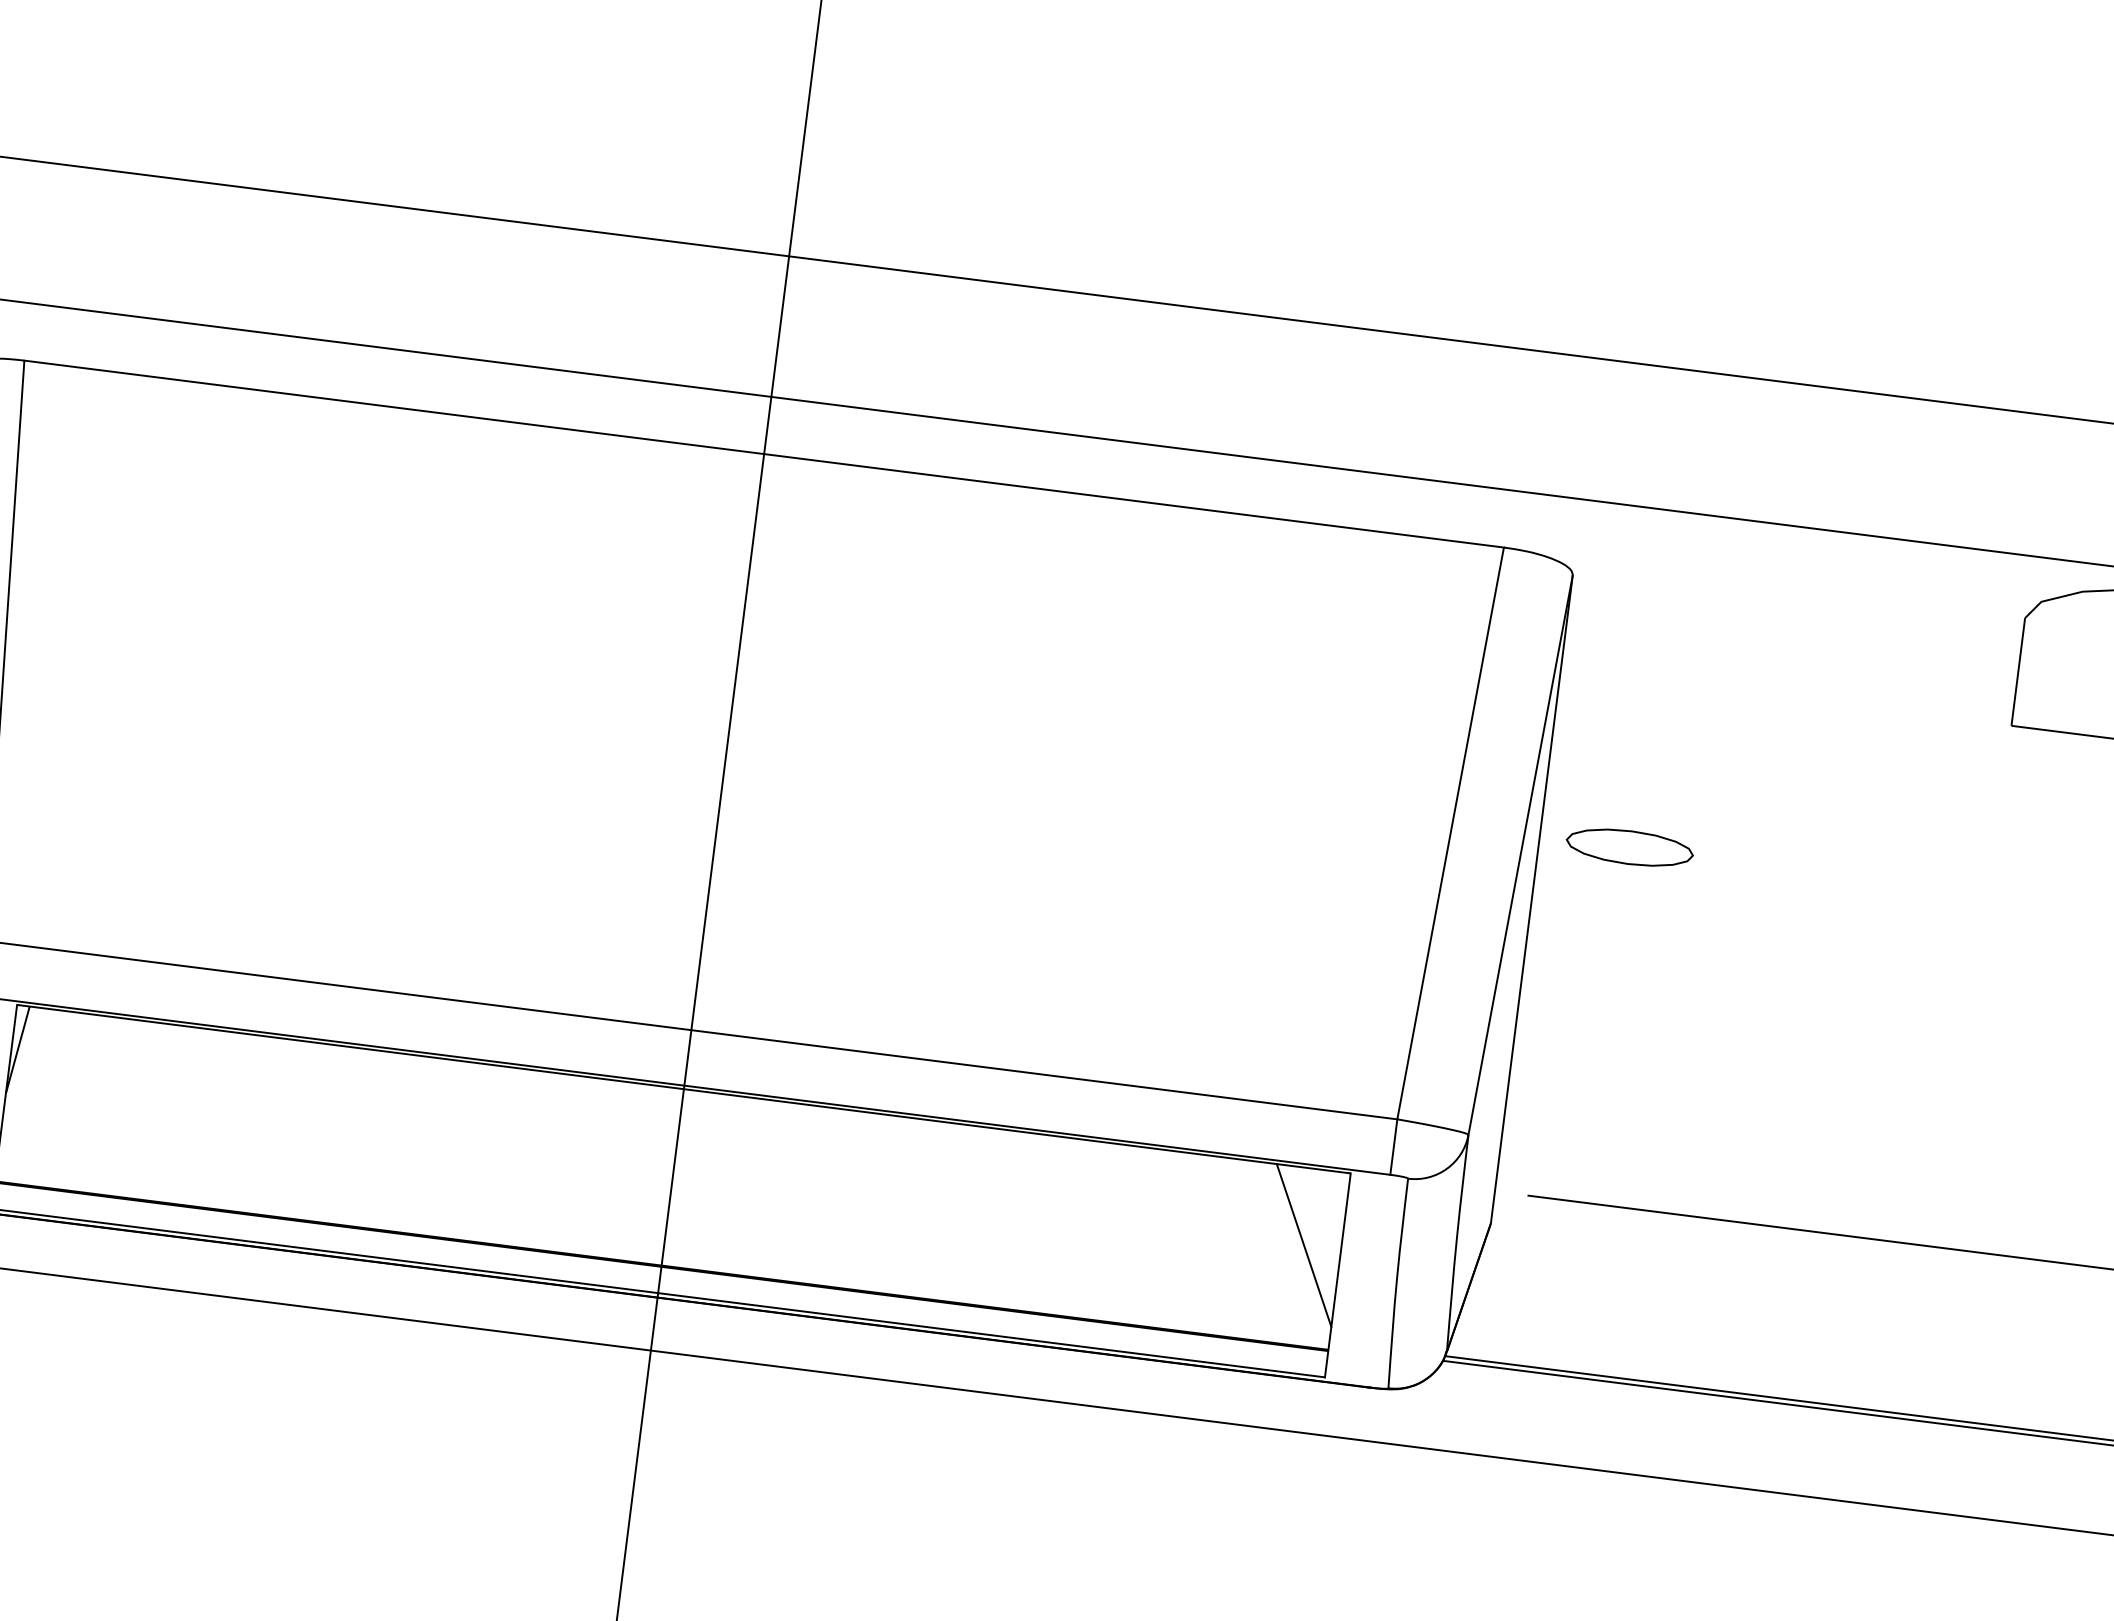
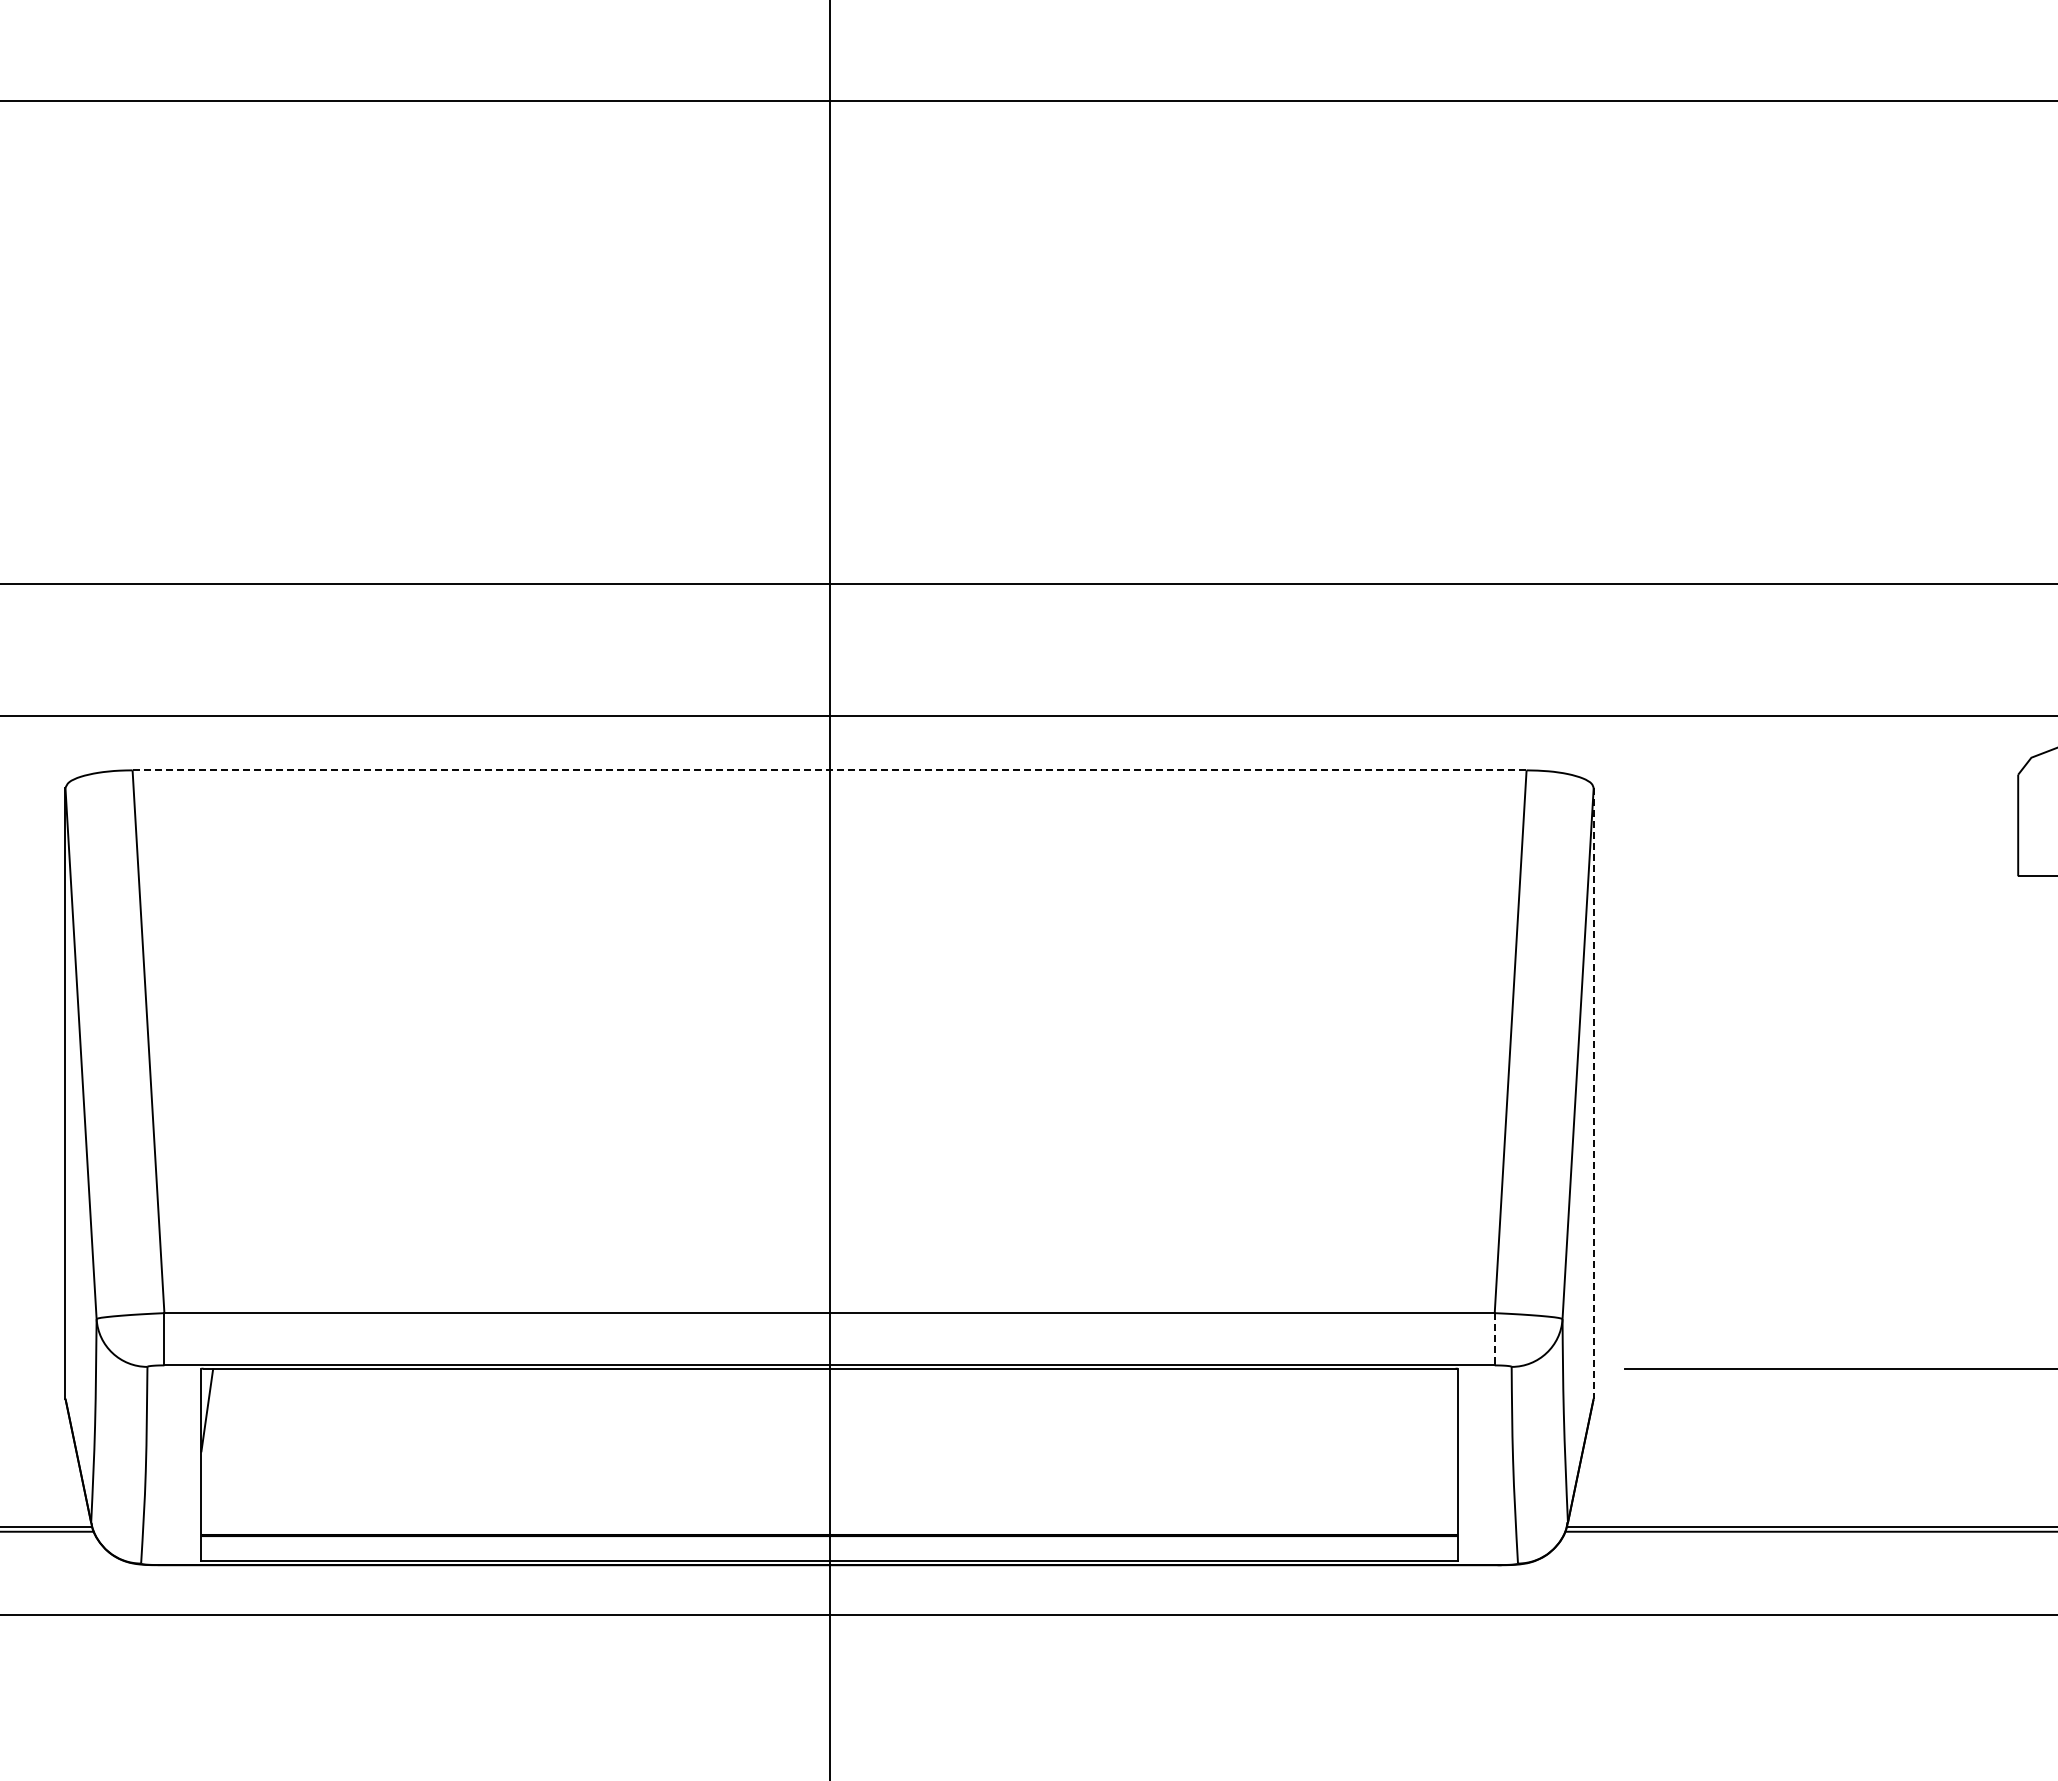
line: (764, 454) -> (829, 770), solid -> dashed
part: (1629, 847) -> (1678, 1033), removed
line: (1531, 899) -> (1593, 1093), solid -> dashed
line: (1393, 1147) -> (1494, 1339), solid -> dashed
line: (1303, 1244) -> (1422, 1440), removed

